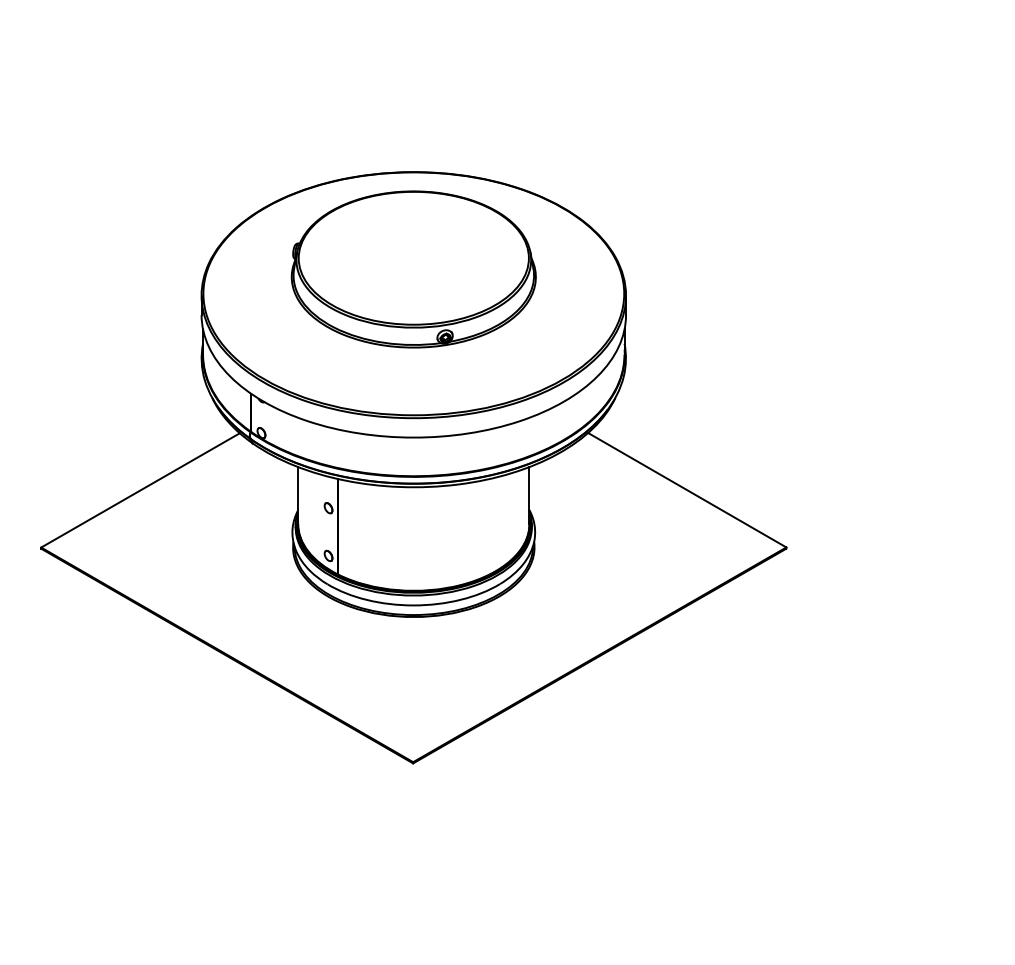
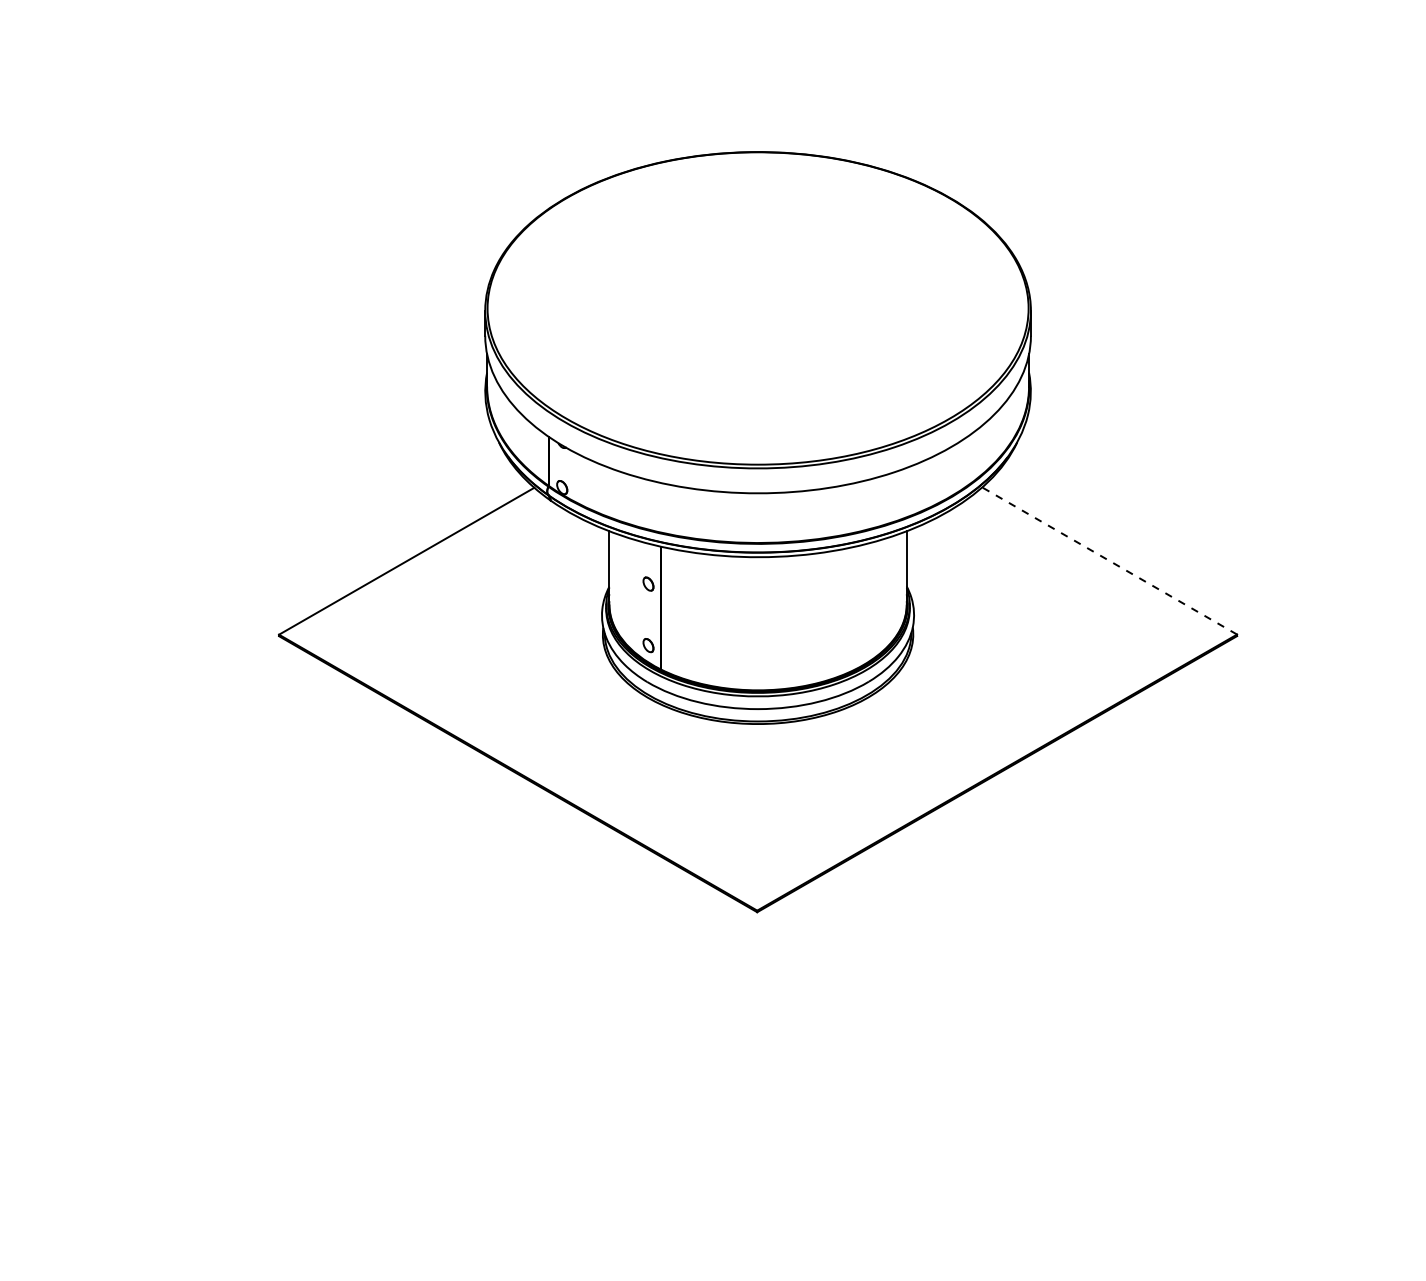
part: (413, 268) -> (757, 276), removed
line: (687, 489) -> (1109, 560), solid -> dashed

